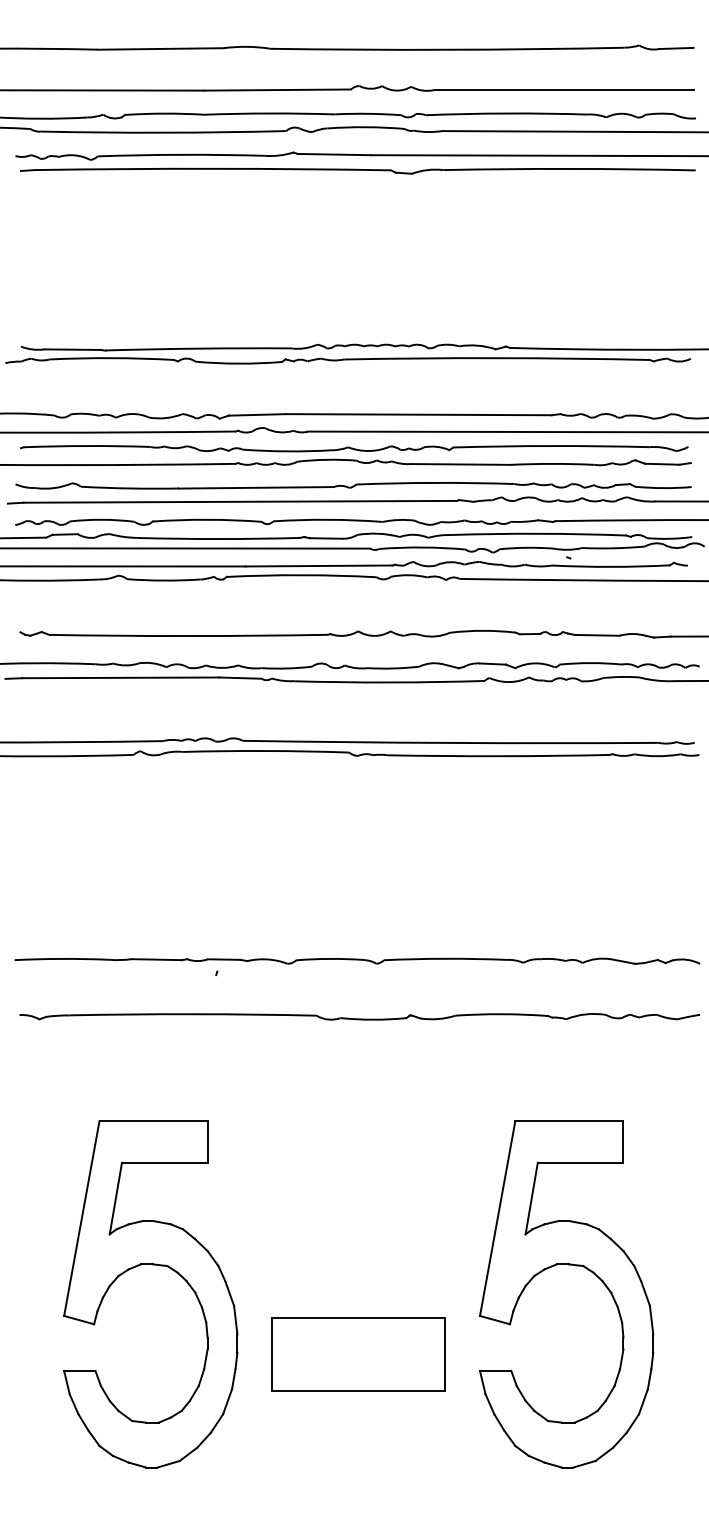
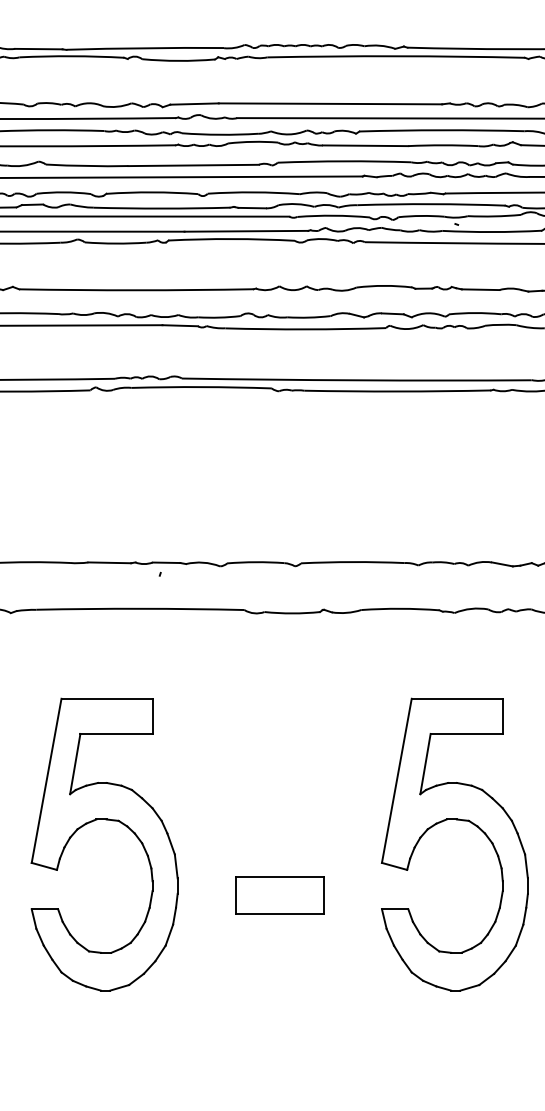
part: (358, 1354) -> (279, 895), size x0.6

